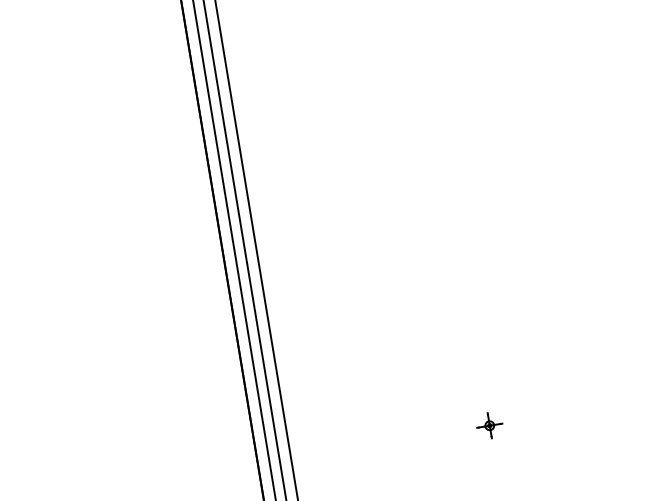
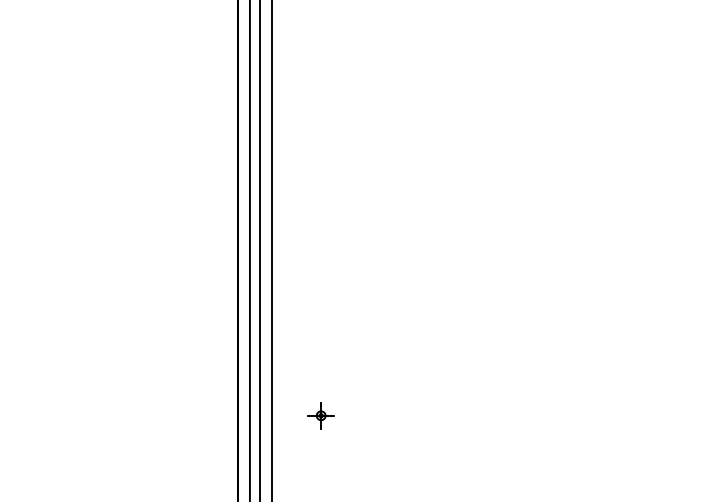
part: (489, 425) -> (320, 415), moved

